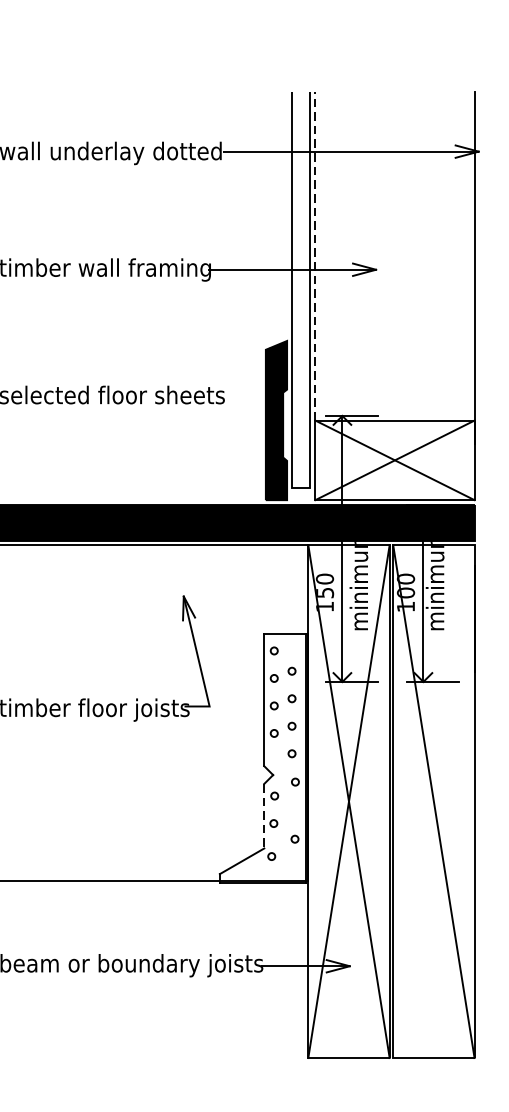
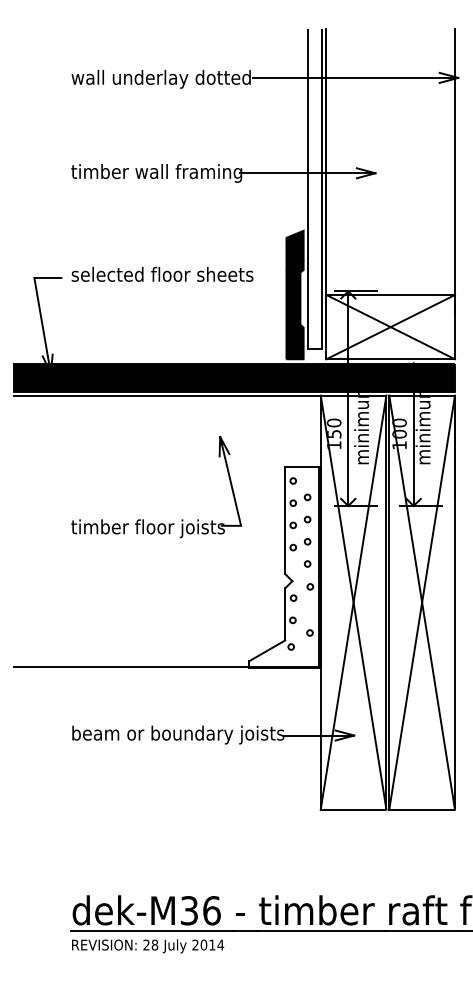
line: (315, 256) -> (326, 162), dashed -> solid
line: (433, 801) -> (421, 602), added
line: (264, 816) -> (285, 614), dashed -> solid

